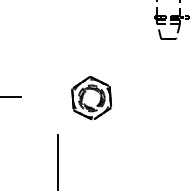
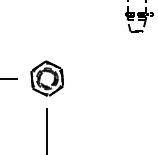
part: (90, 97) -> (46, 78), moved

